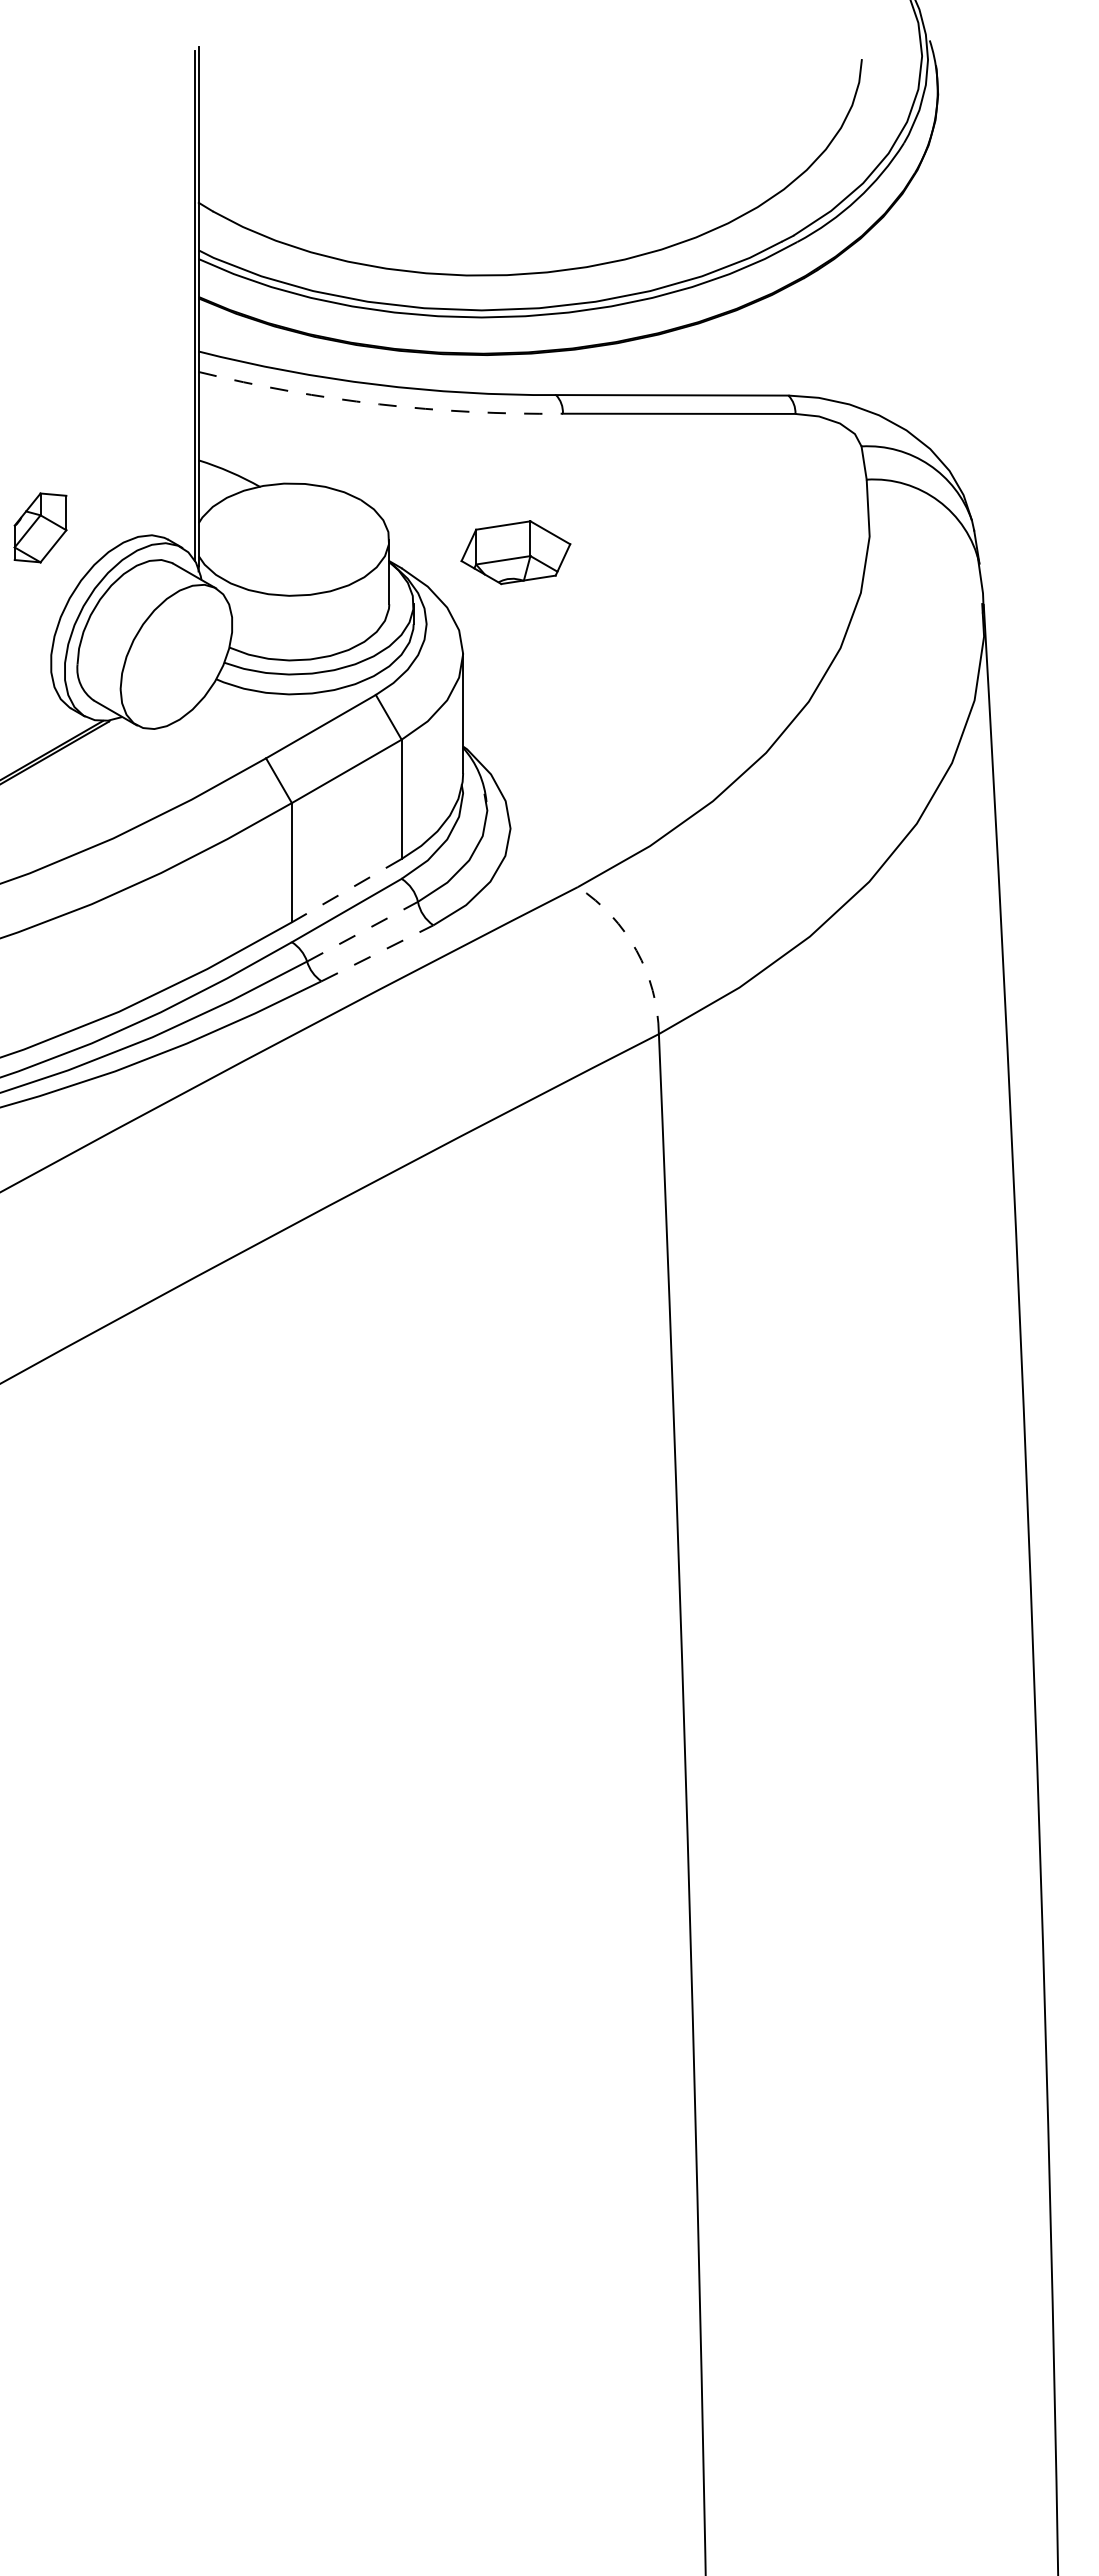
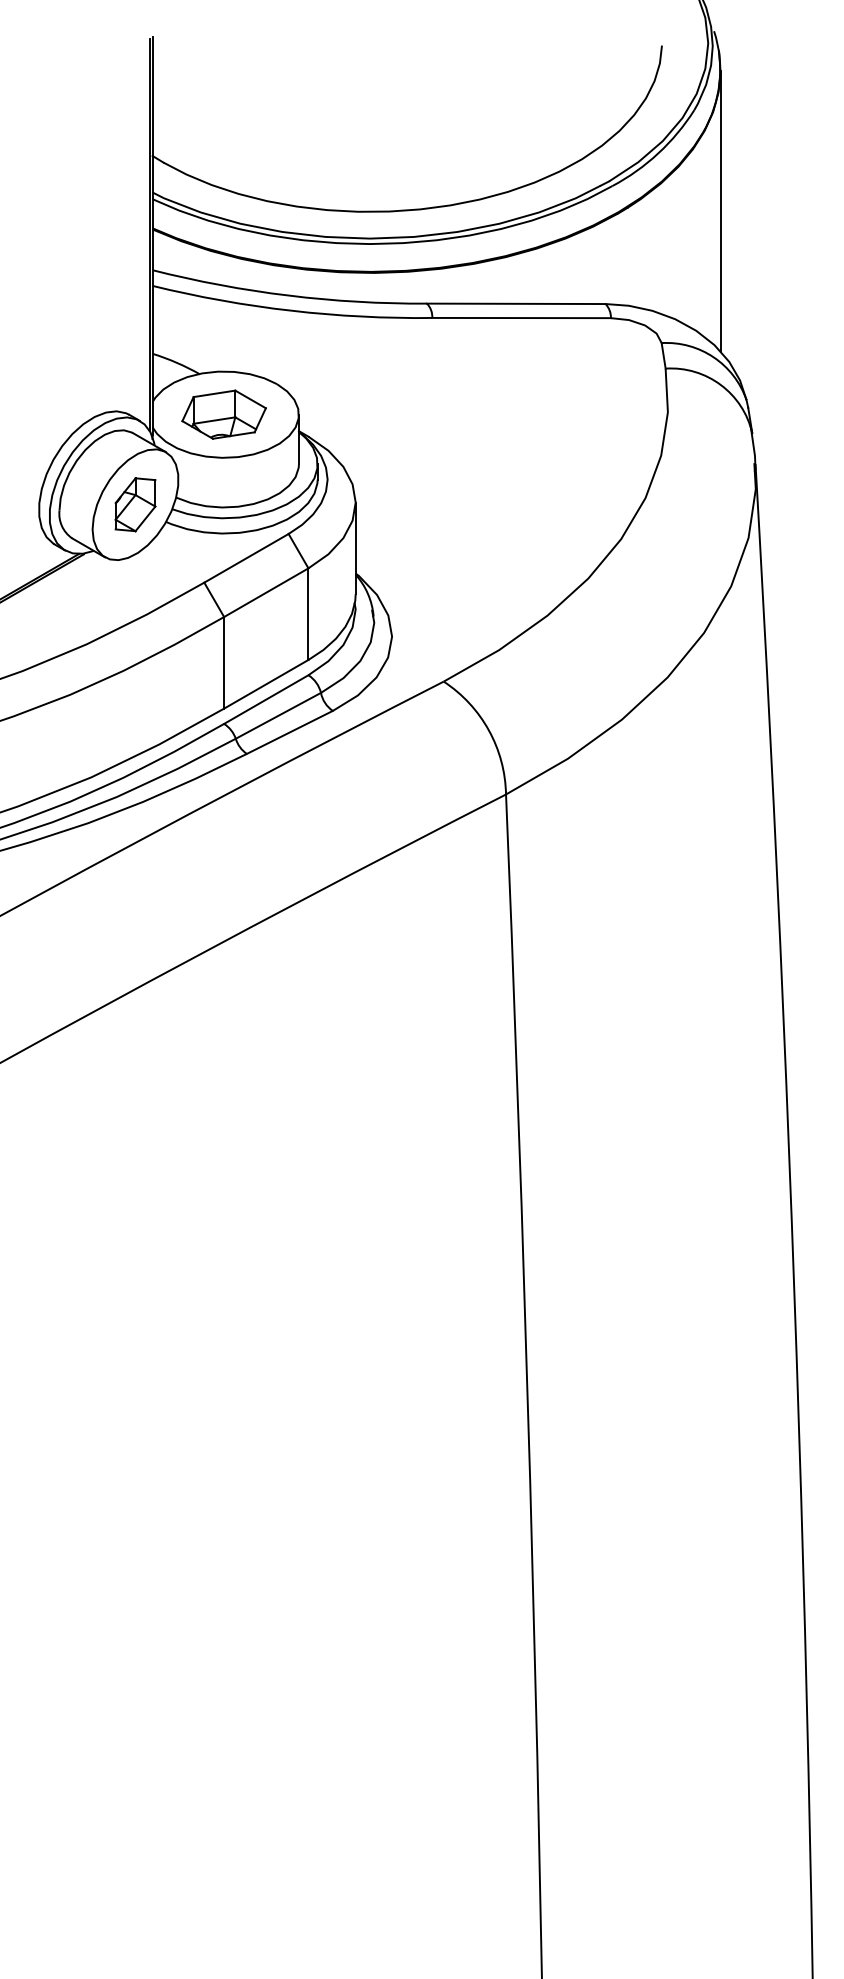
line: (938, 274) -> (720, 211), added
arc: (379, 404) -> (291, 310), dashed -> solid
part: (40, 527) -> (135, 504), moved
part: (515, 552) -> (223, 414), moved
line: (346, 890) -> (266, 684), dashed -> solid
line: (362, 931) -> (278, 715), dashed -> solid
arc: (636, 950) -> (488, 730), dashed -> solid
line: (377, 953) -> (289, 732), dashed -> solid

